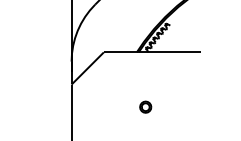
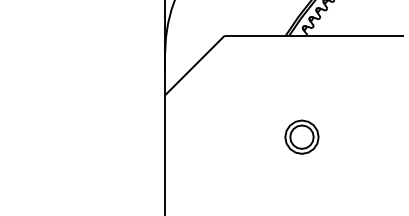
part: (145, 106) -> (301, 135), size x1.6

